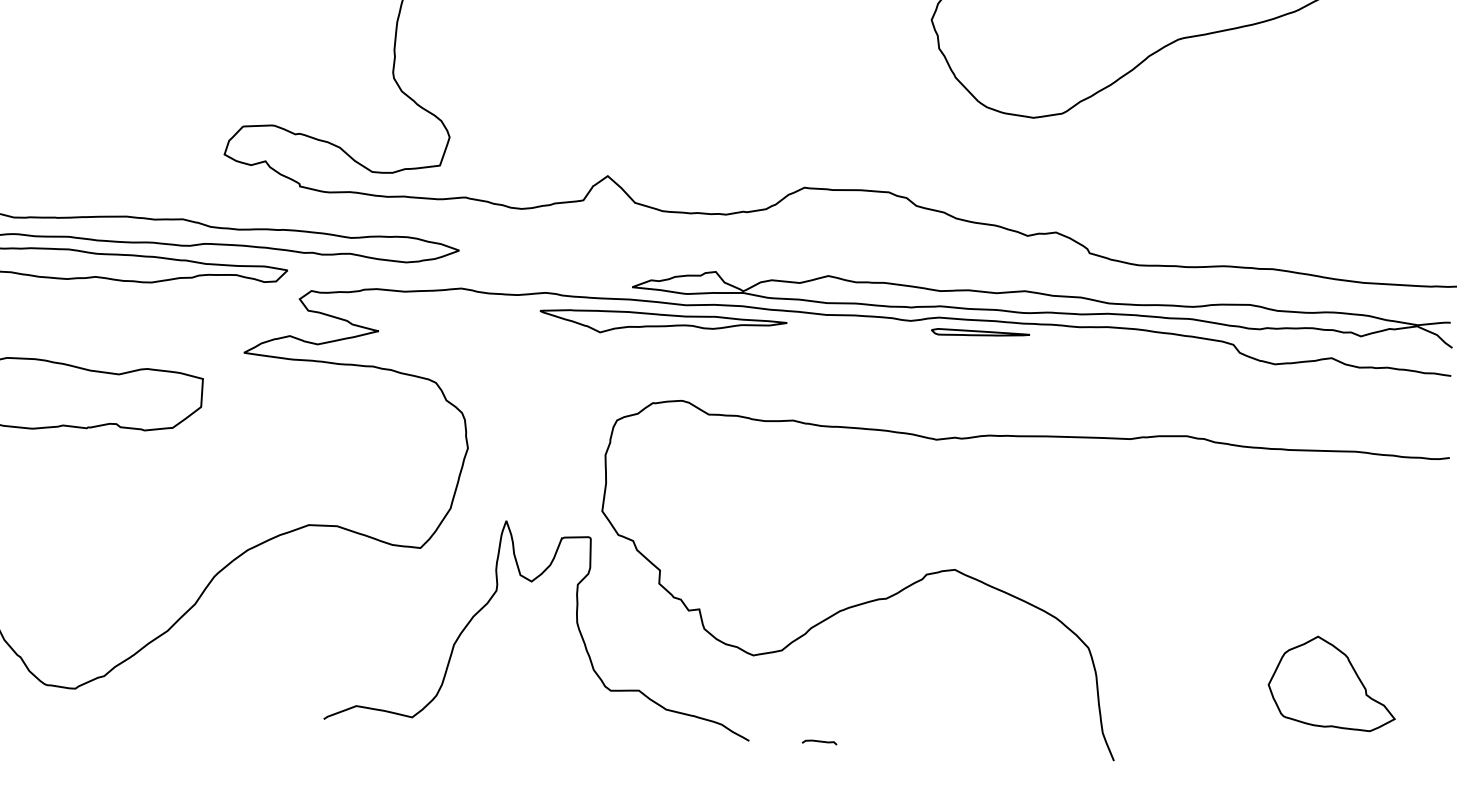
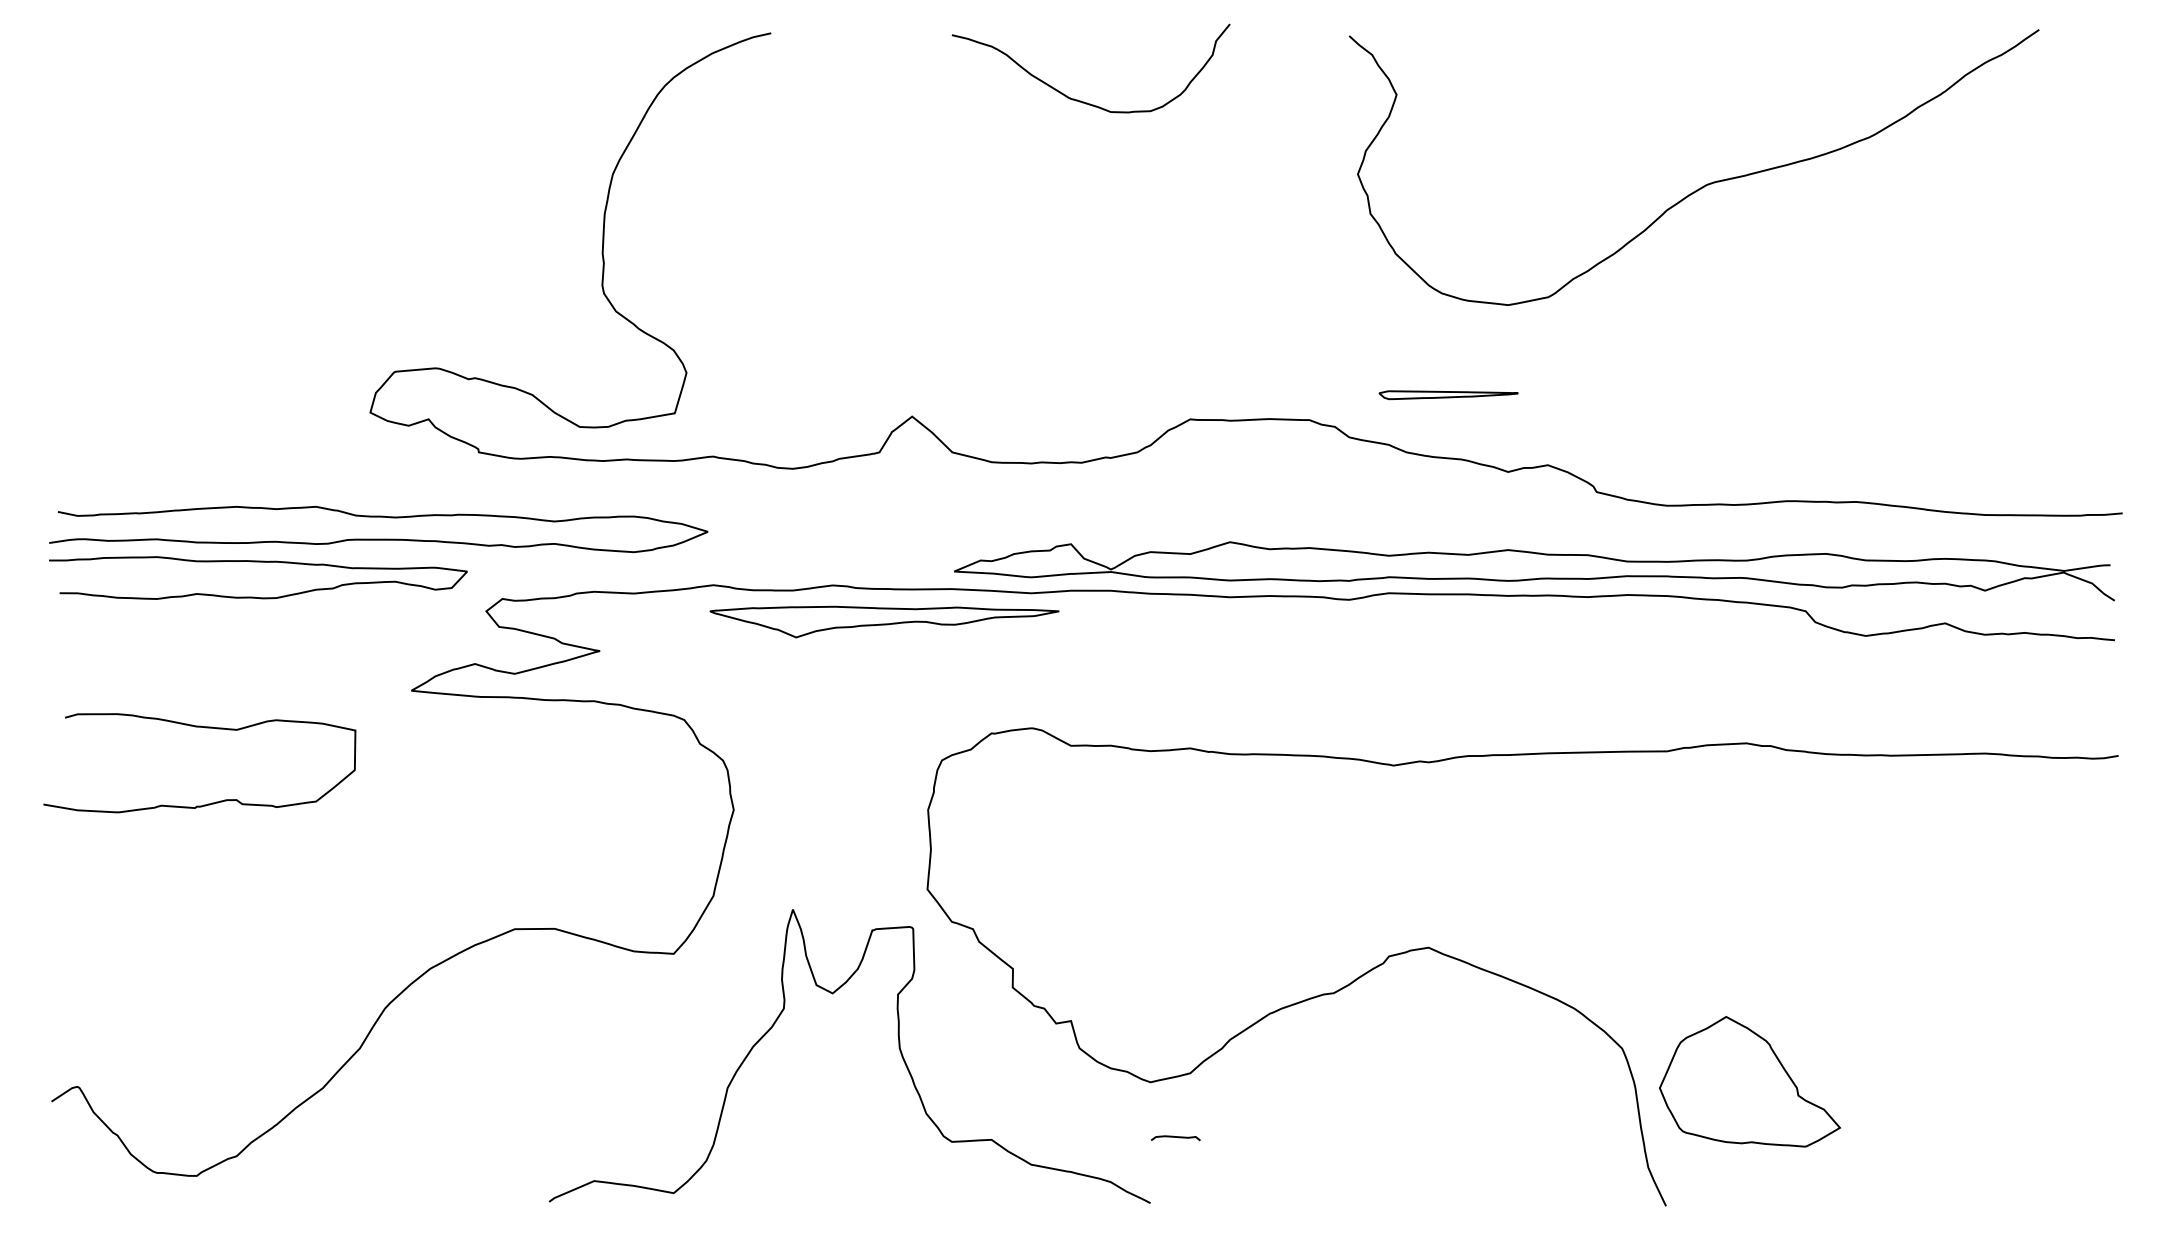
part: (663, 324) -> (884, 621), moved
part: (980, 334) -> (1448, 395), moved
part: (1332, 683) -> (1749, 1081), moved
curve: (819, 741) -> (1175, 1137), moved

